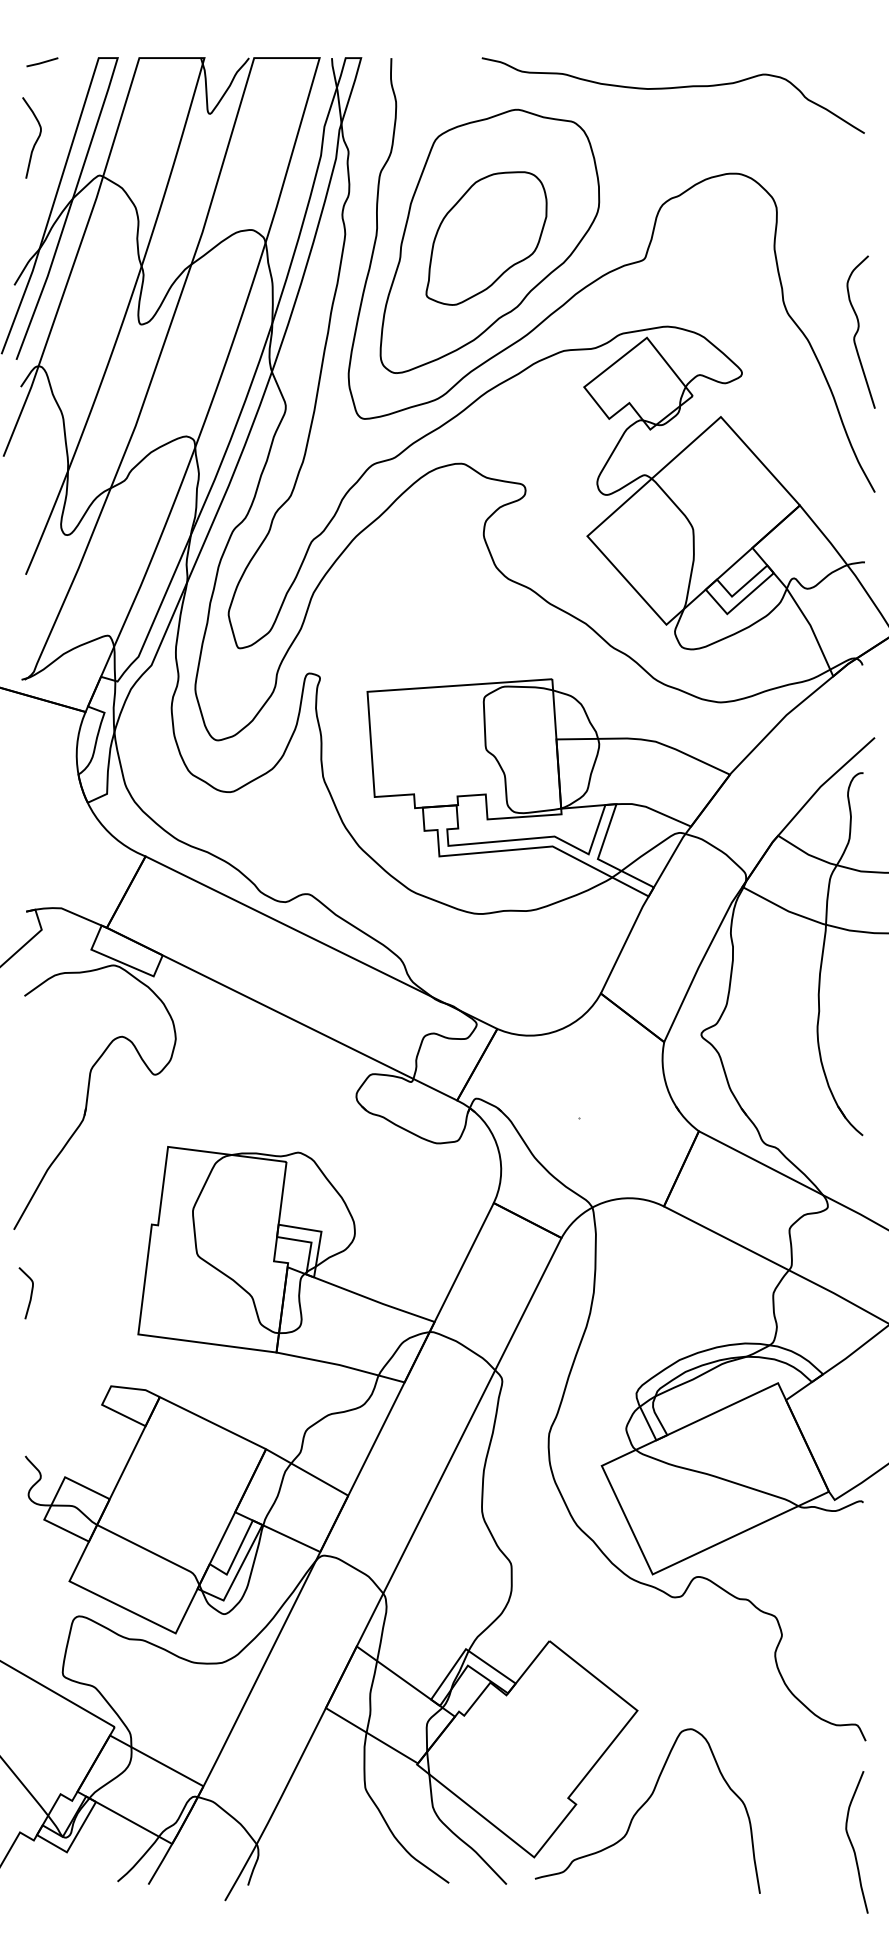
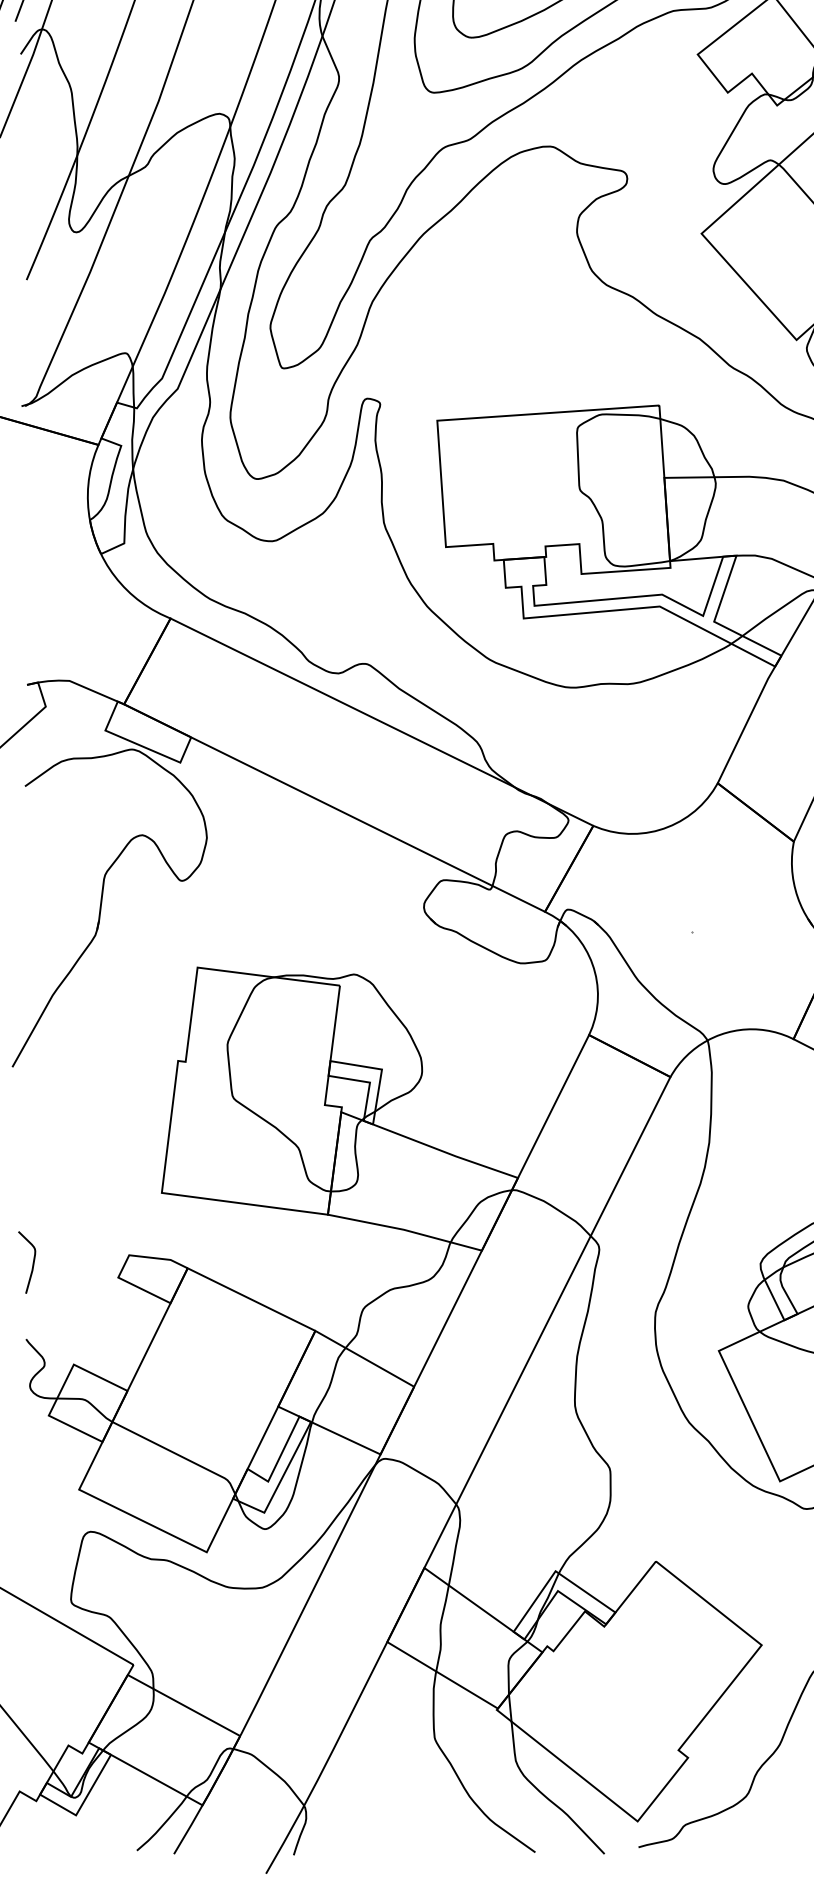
curve: (30, 1293) -> (32, 1262), moved

